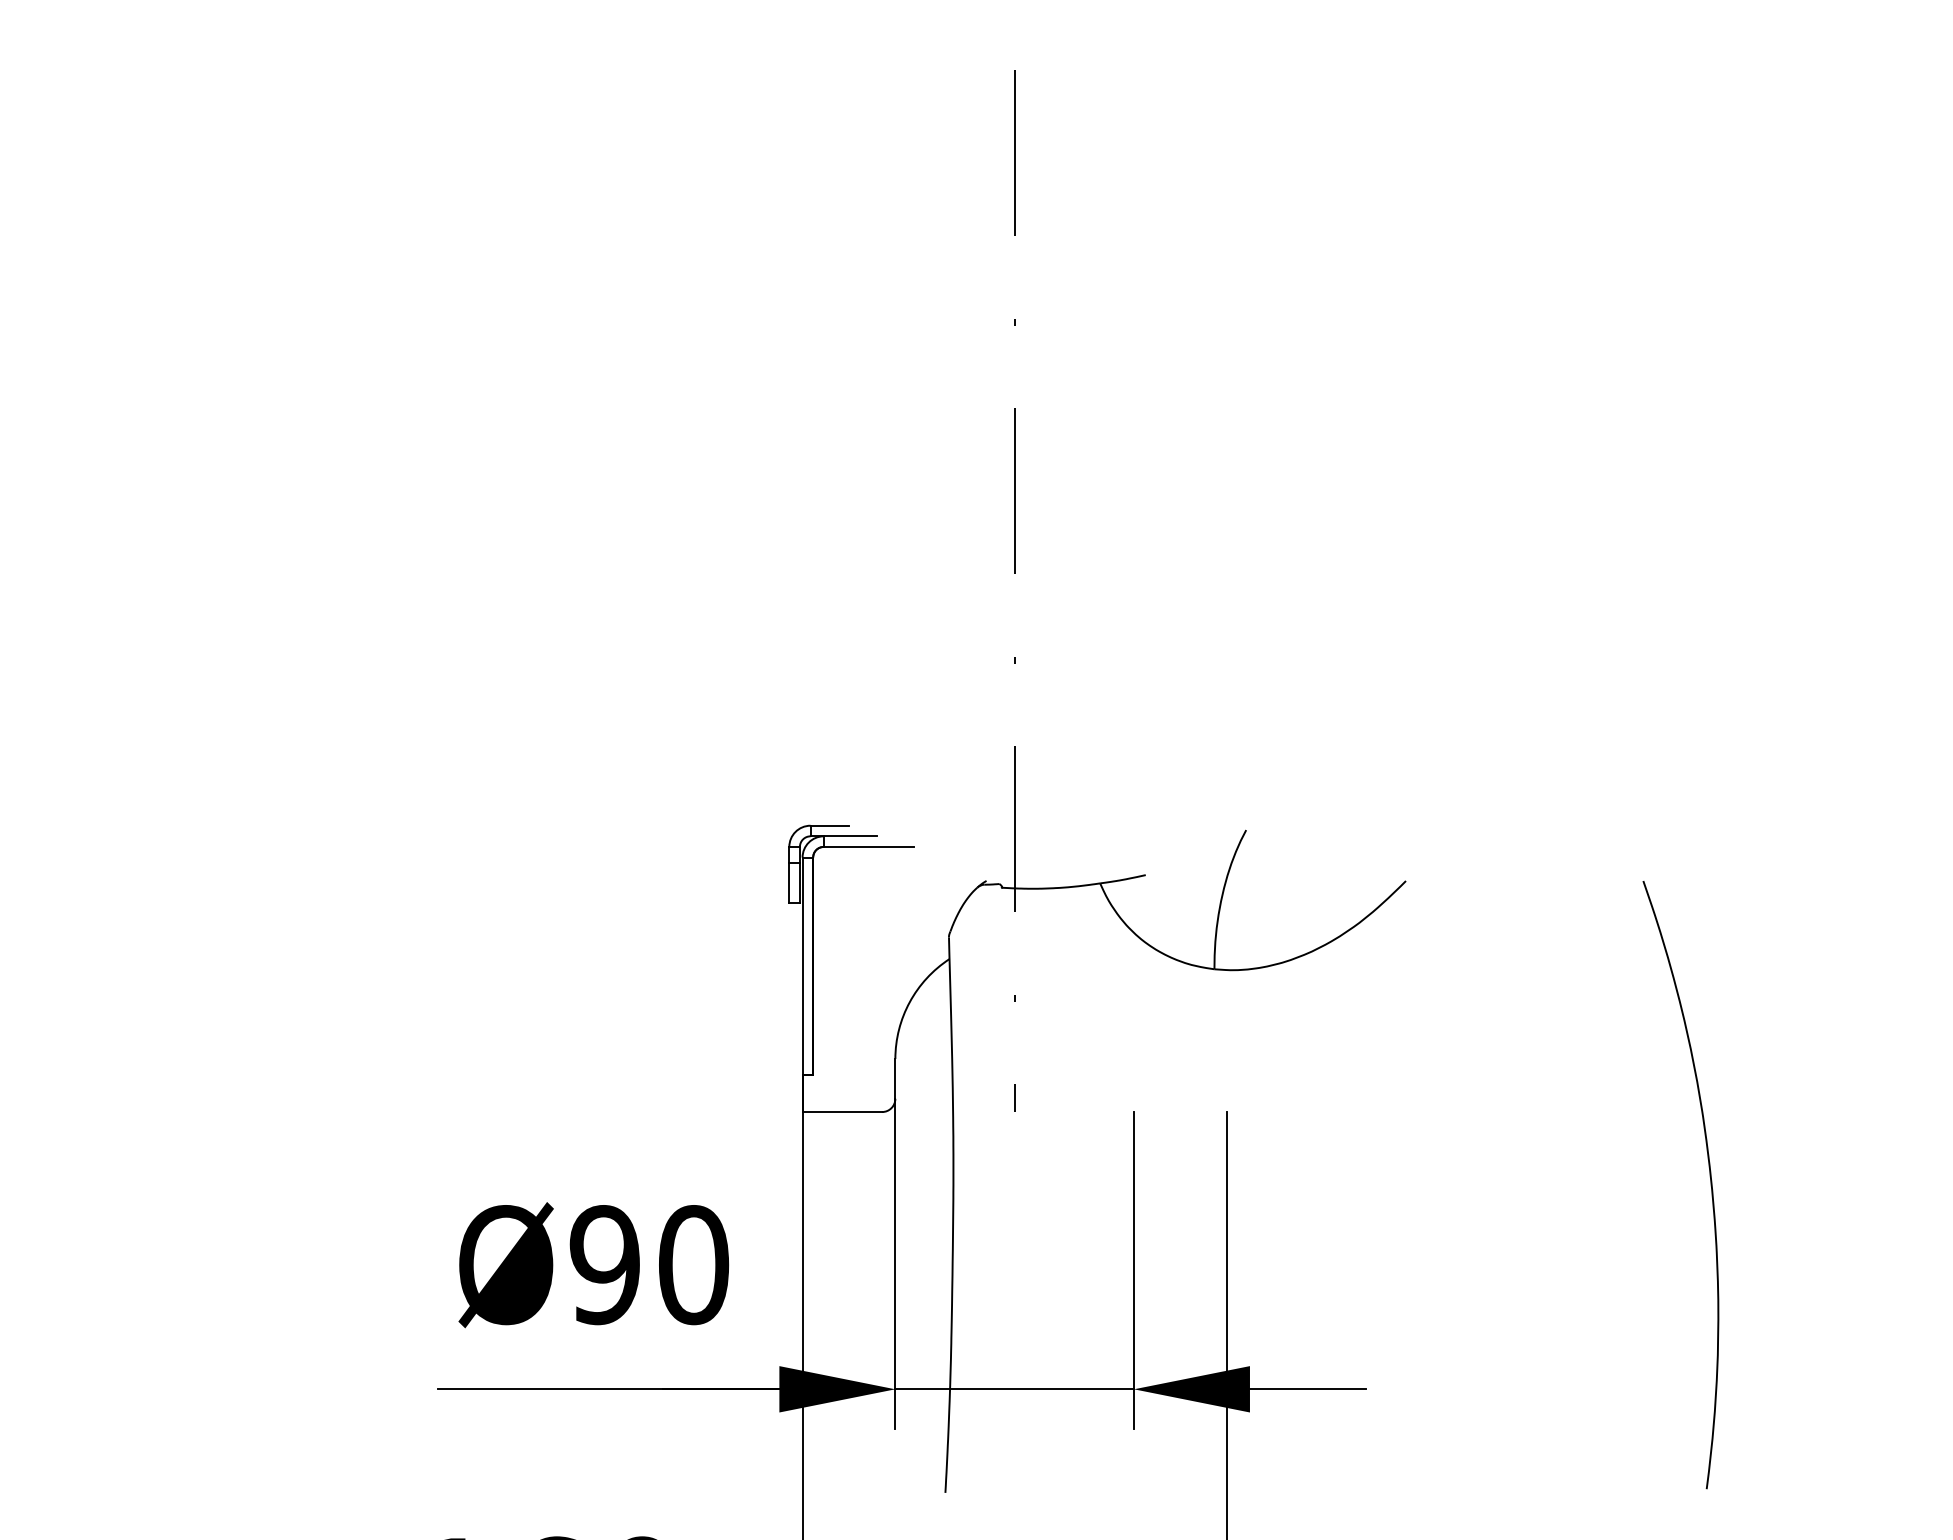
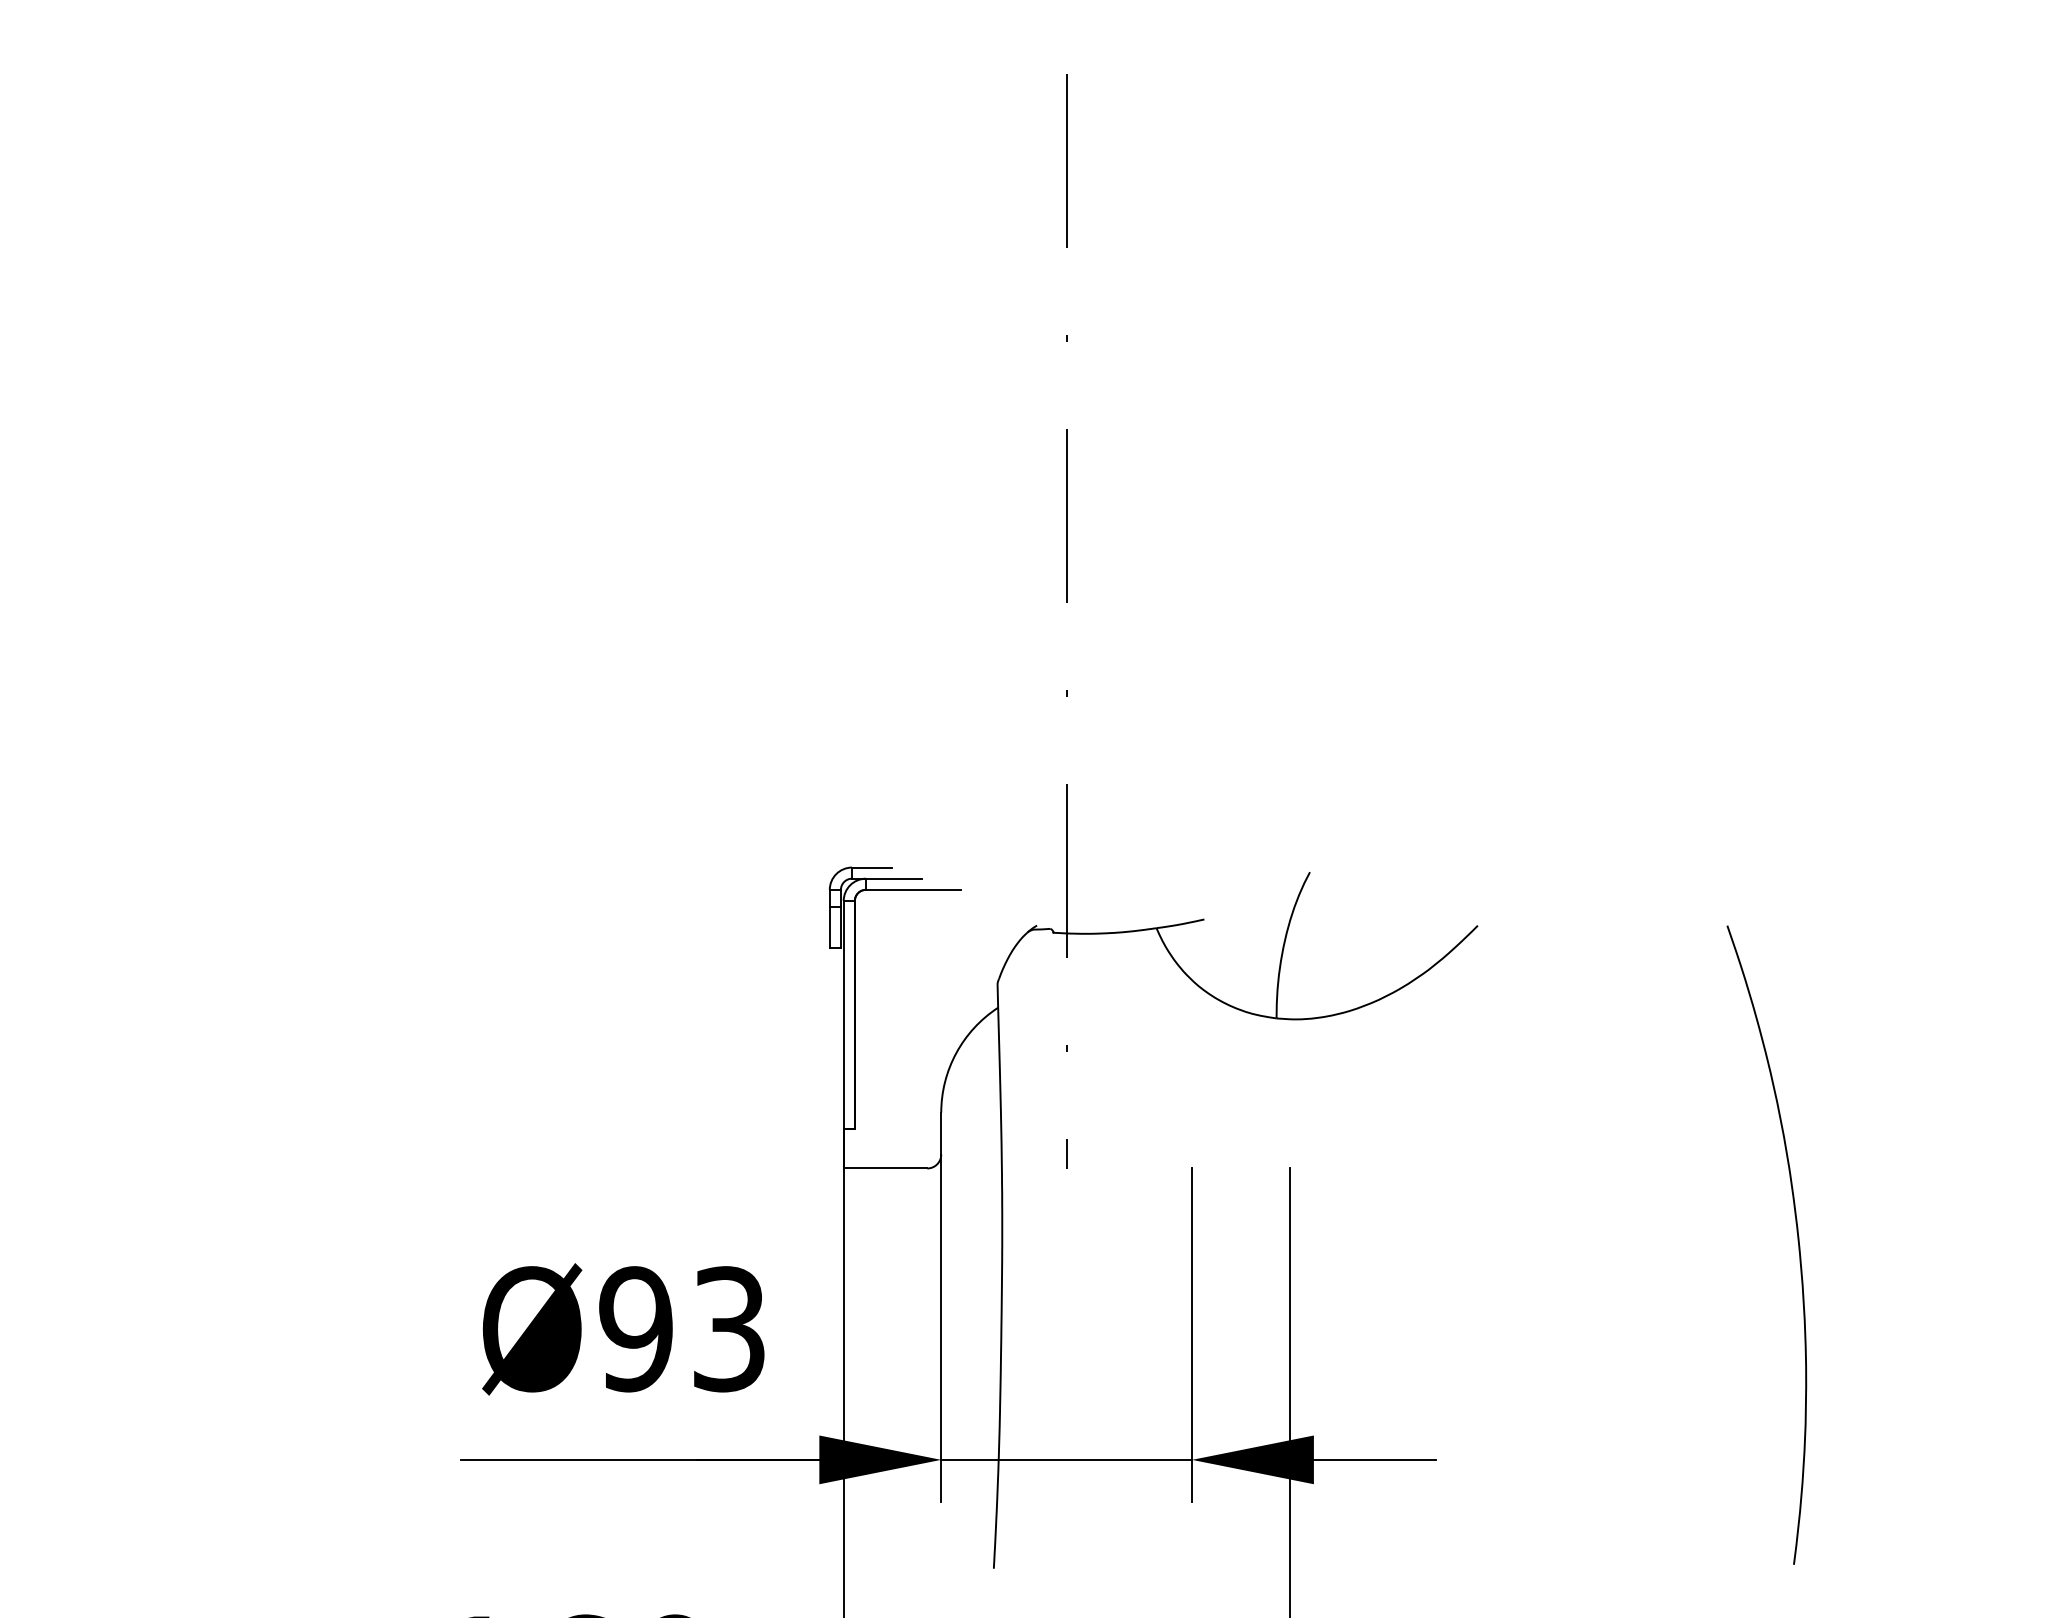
text: (693, 1265) -> (729, 1329), Ø90 -> Ø93

